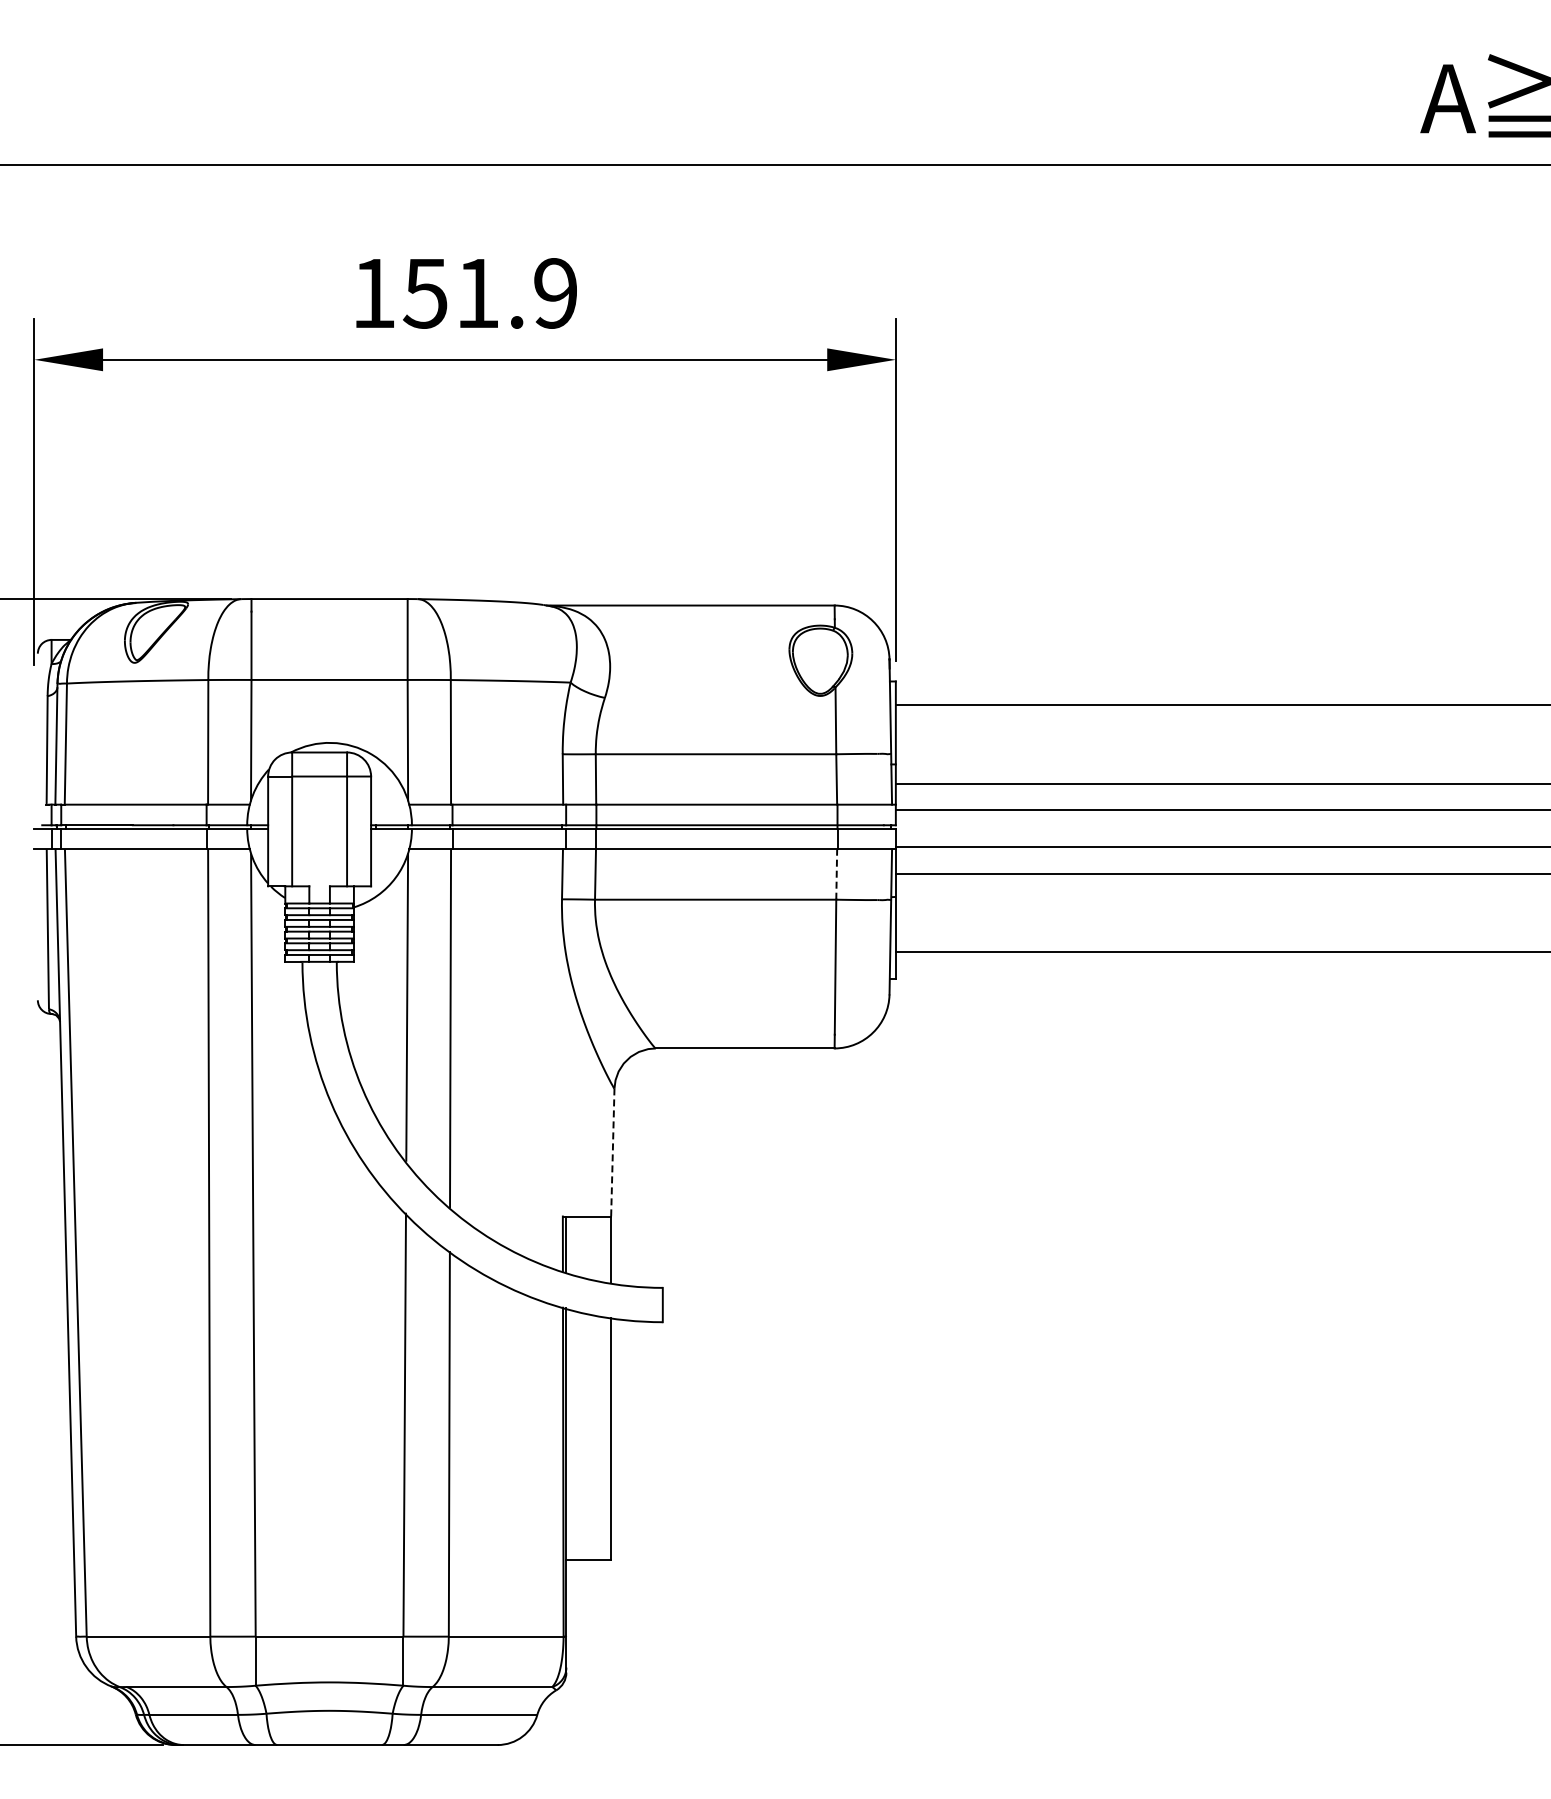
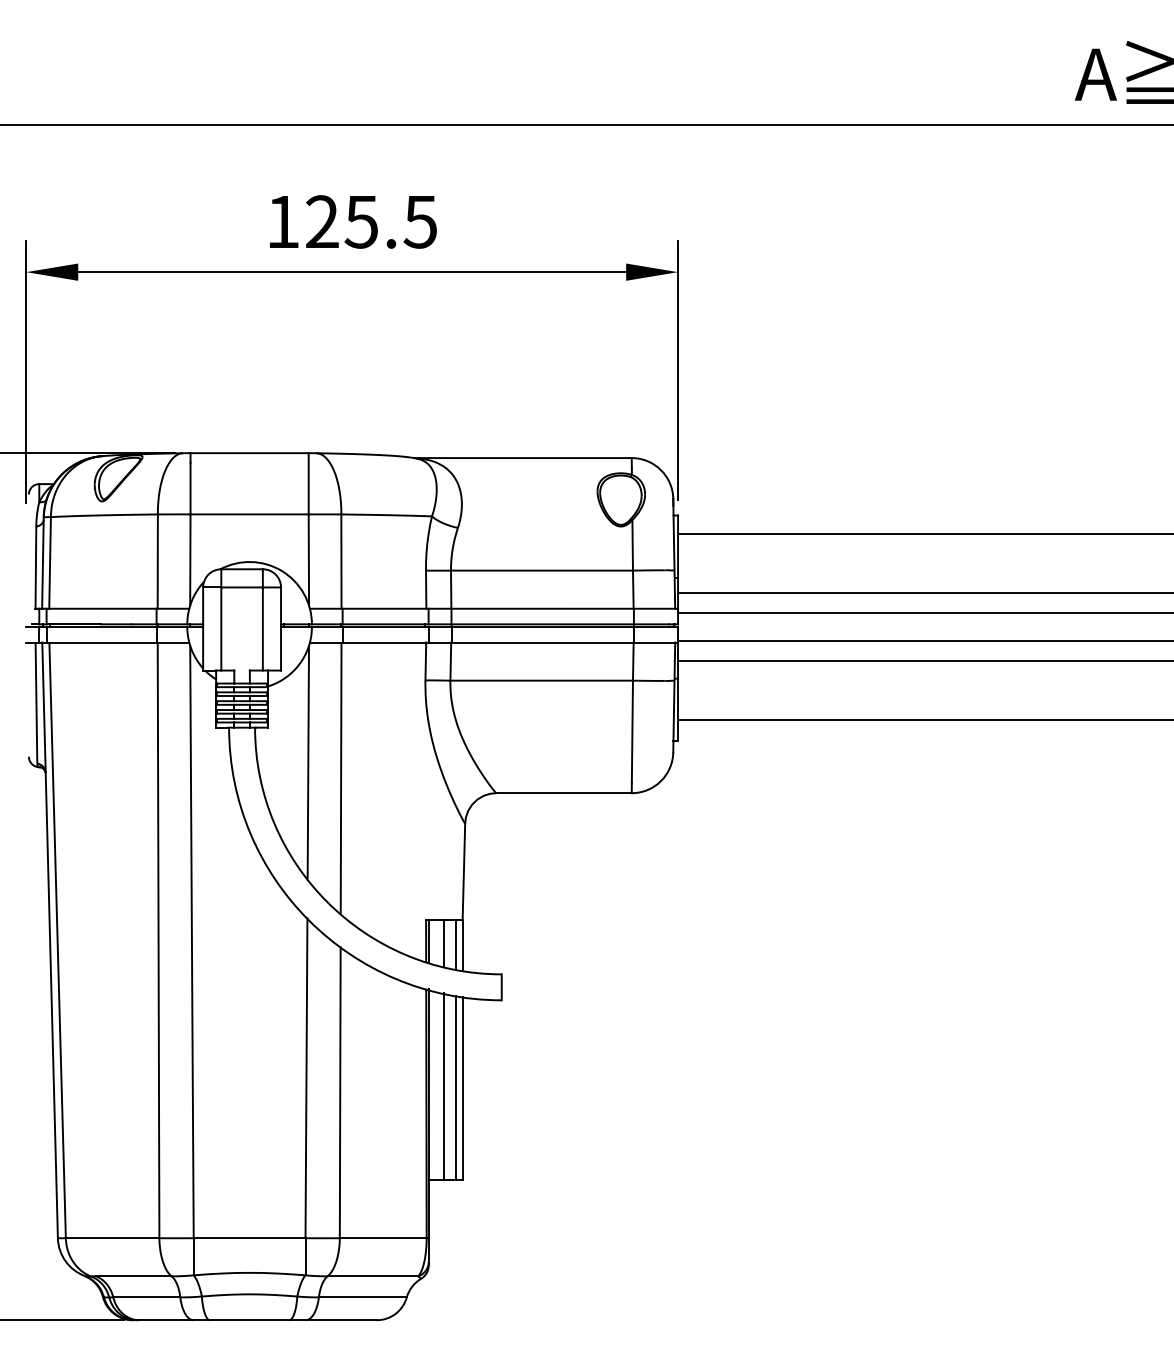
text: (490, 293) -> (371, 222), 151.9 -> 125.5
line: (836, 874) -> (633, 661), dashed -> solid
line: (612, 1152) -> (463, 871), dashed -> solid
line: (586, 1246) -> (444, 943), added
line: (602, 1248) -> (456, 944), added
line: (586, 1436) -> (444, 1086), added
line: (602, 1437) -> (456, 1087), added

